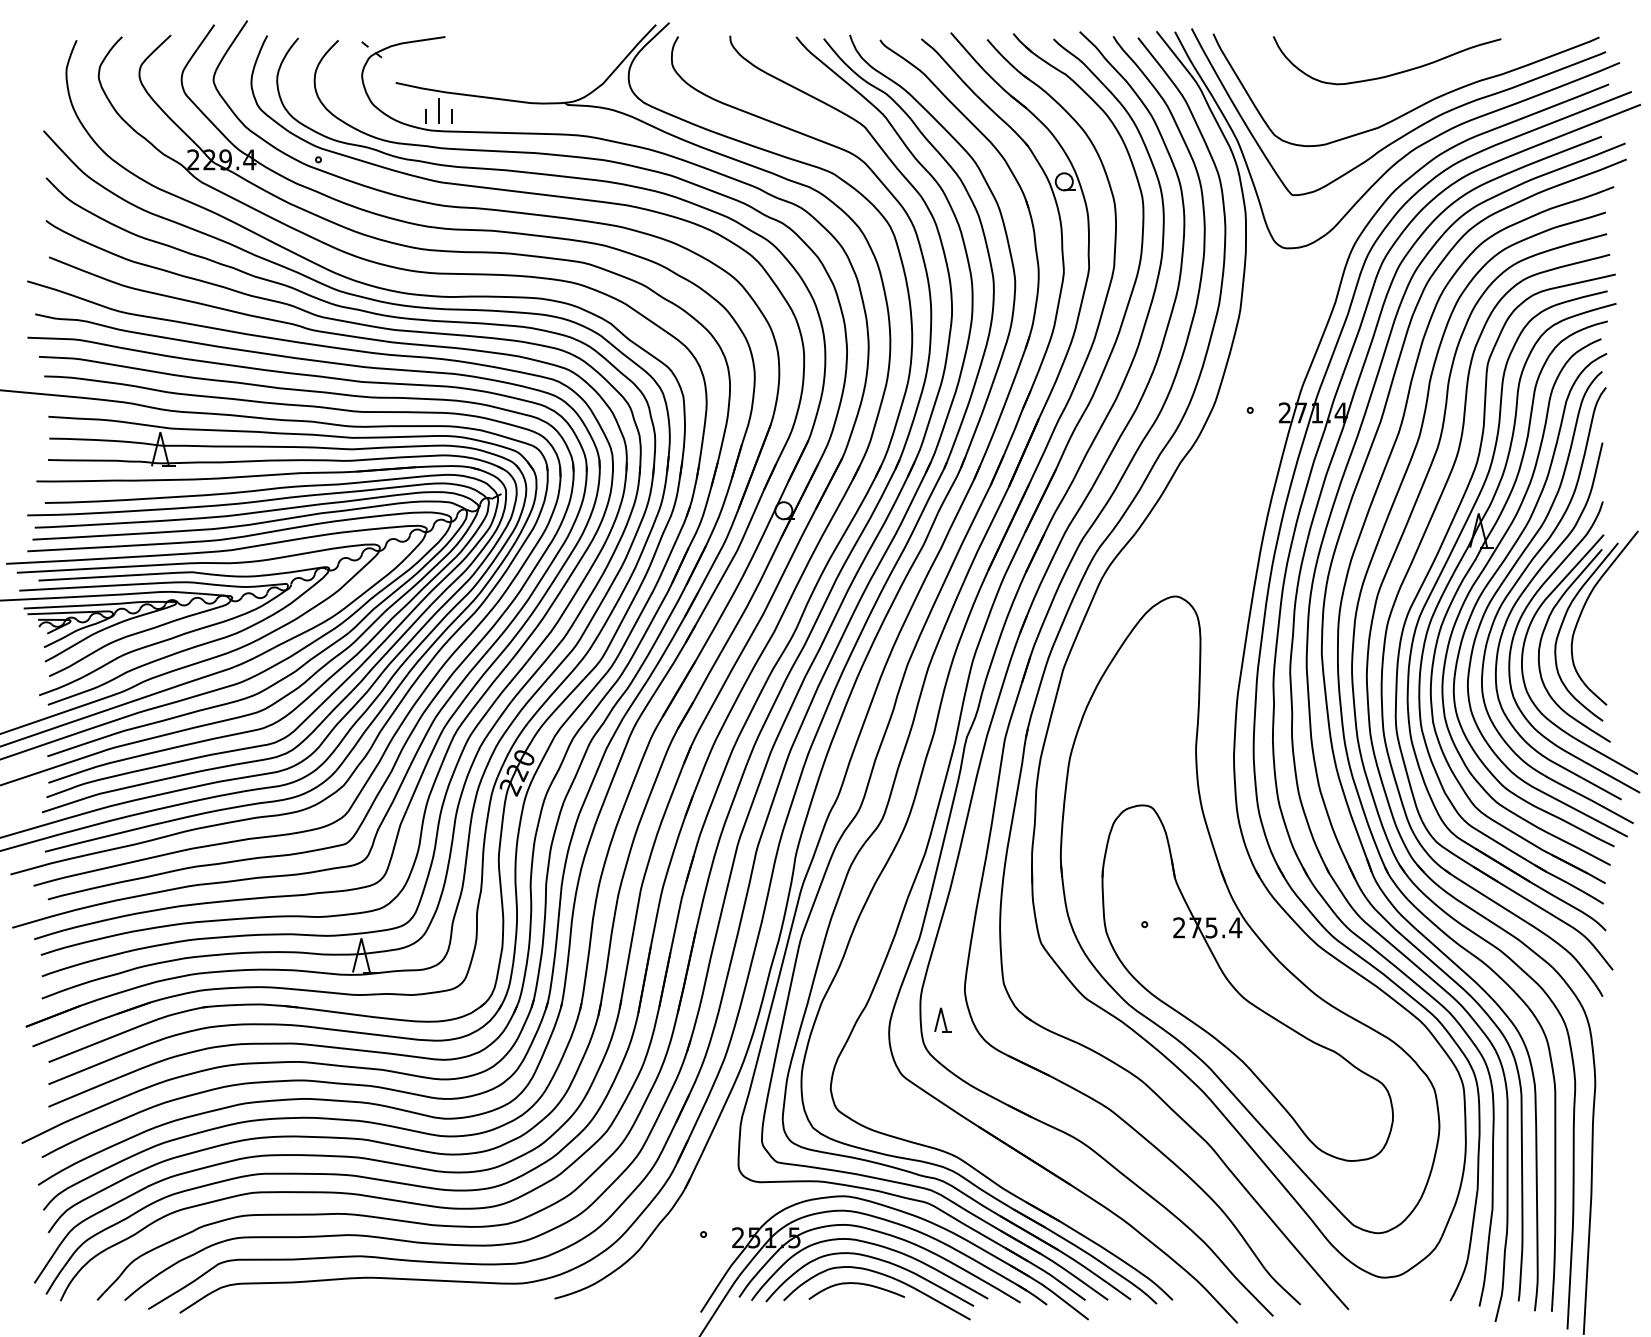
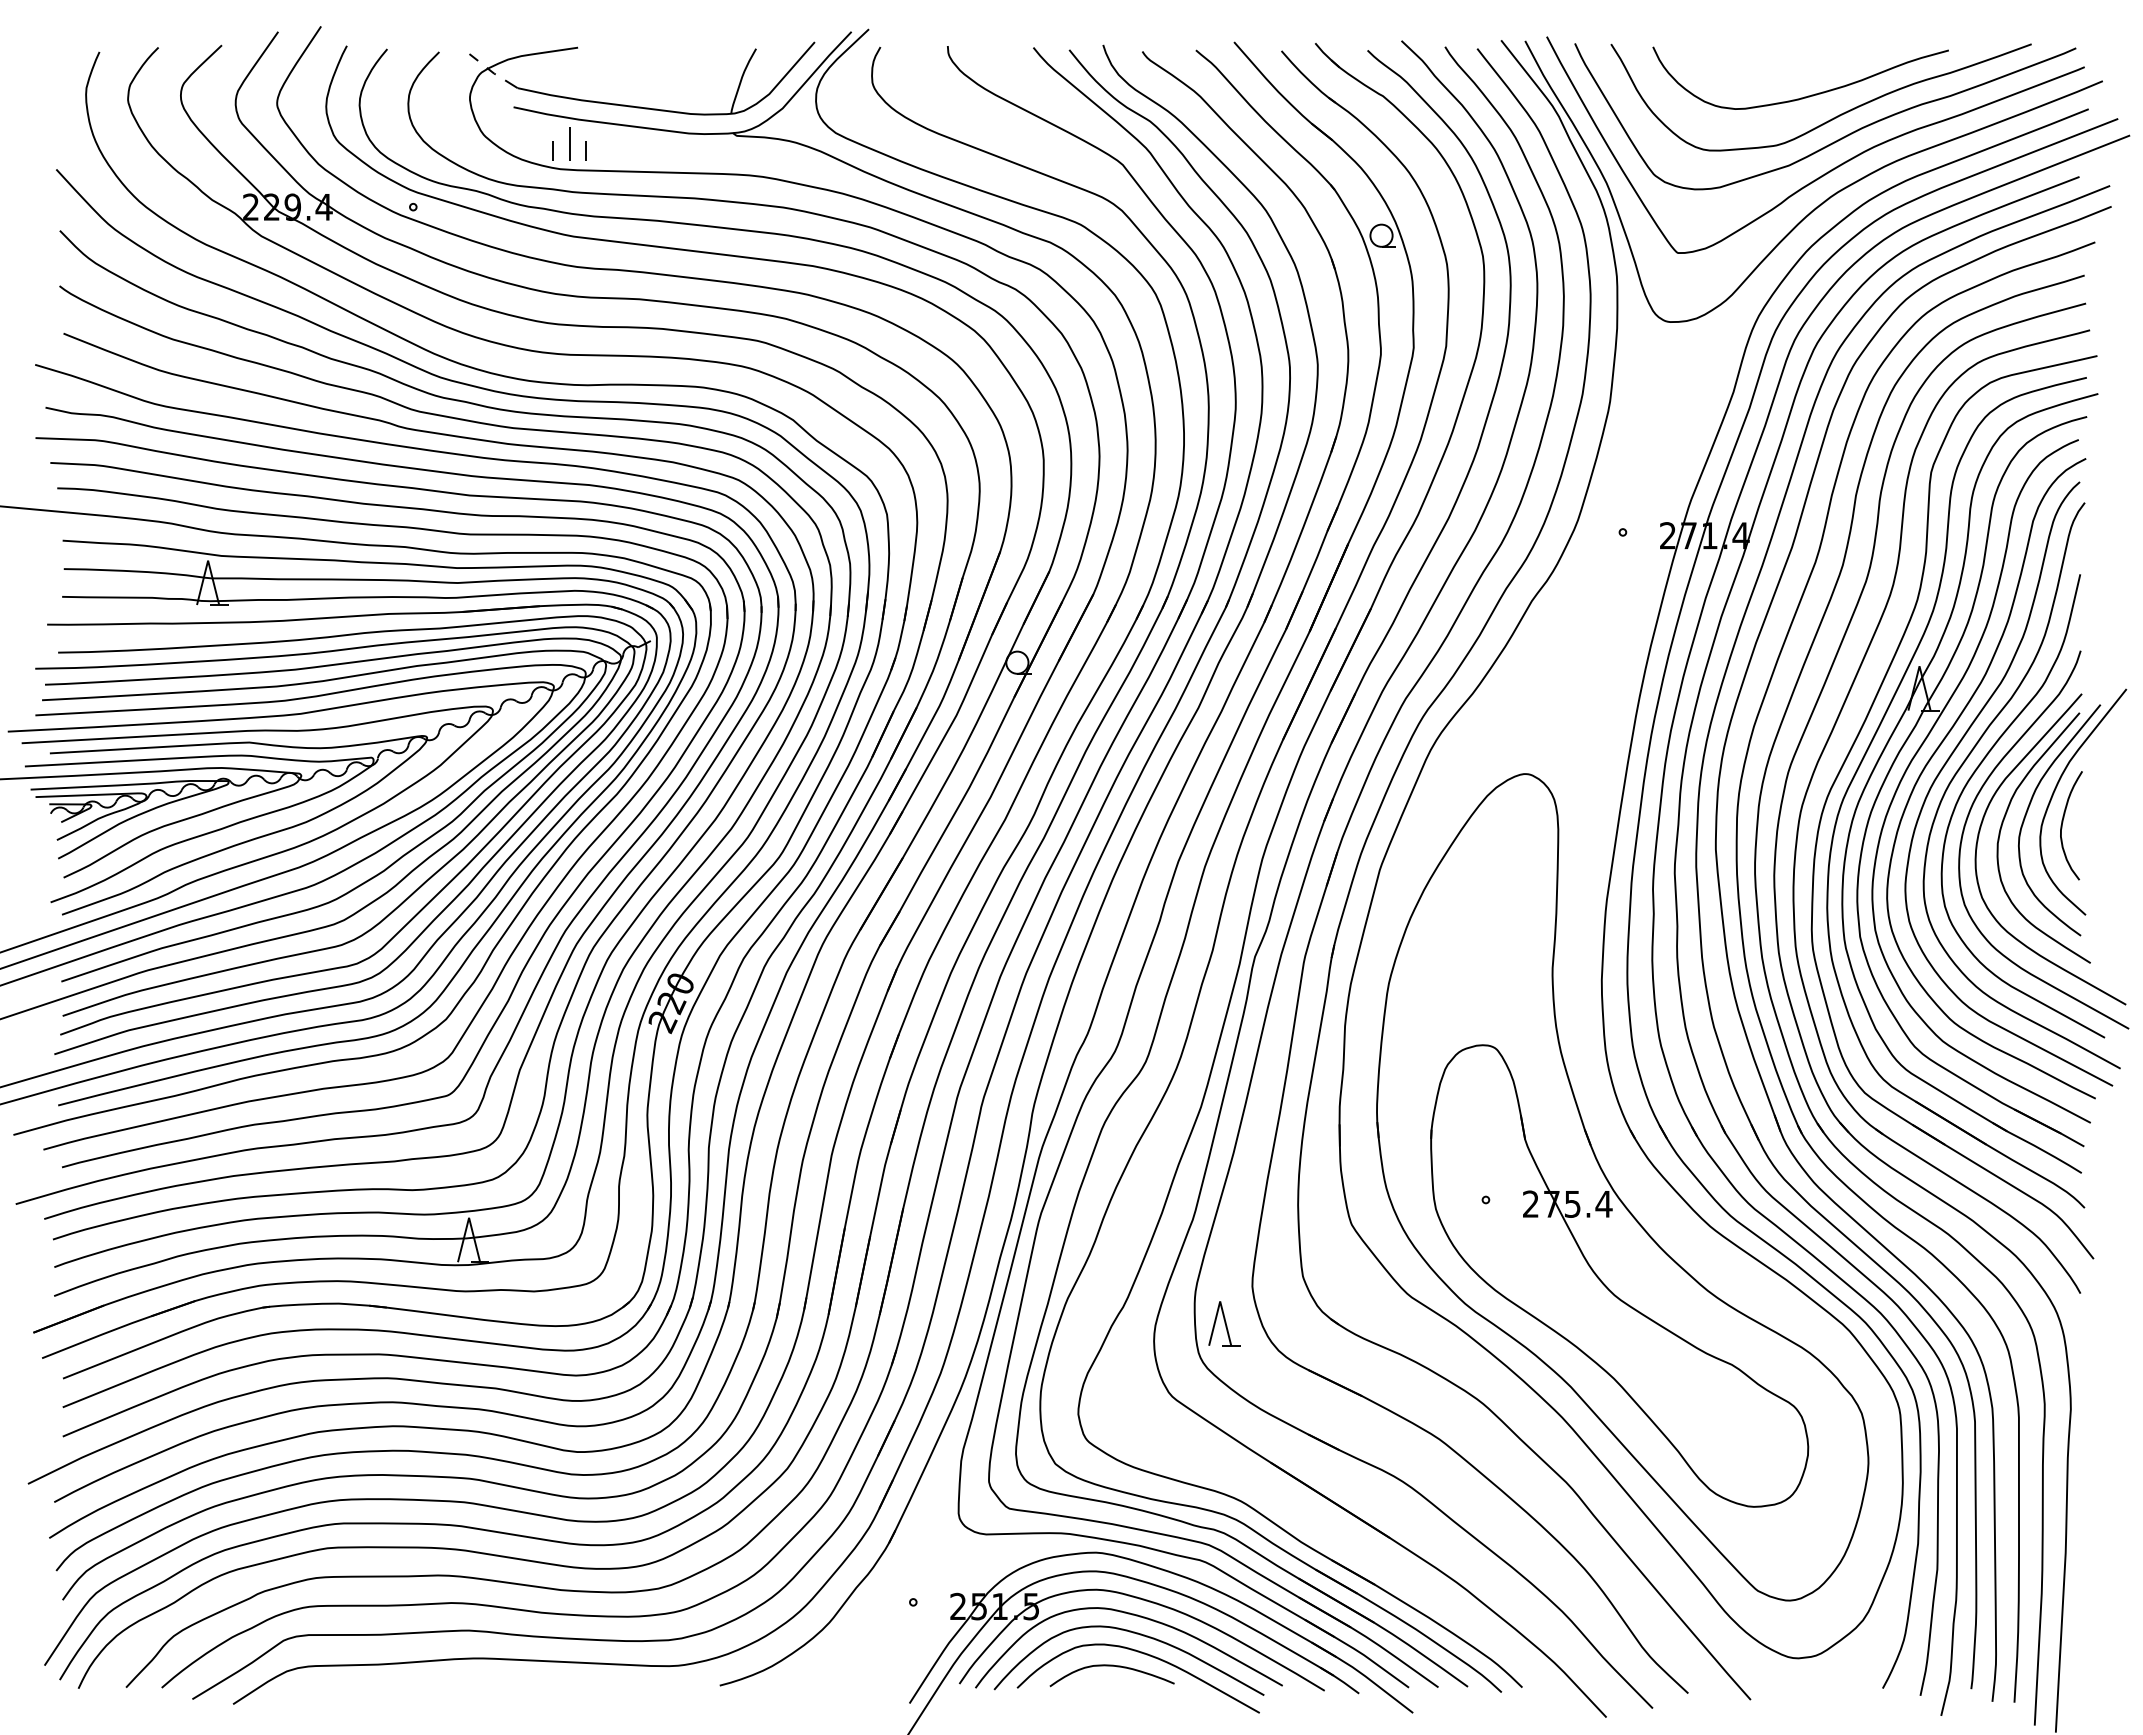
part: (506, 83) -> (657, 108), added
curve: (1410, 91) -> (1831, 118), added
curve: (1589, 633) -> (2063, 822), added
part: (943, 1019) -> (1224, 1323), size x1.43

